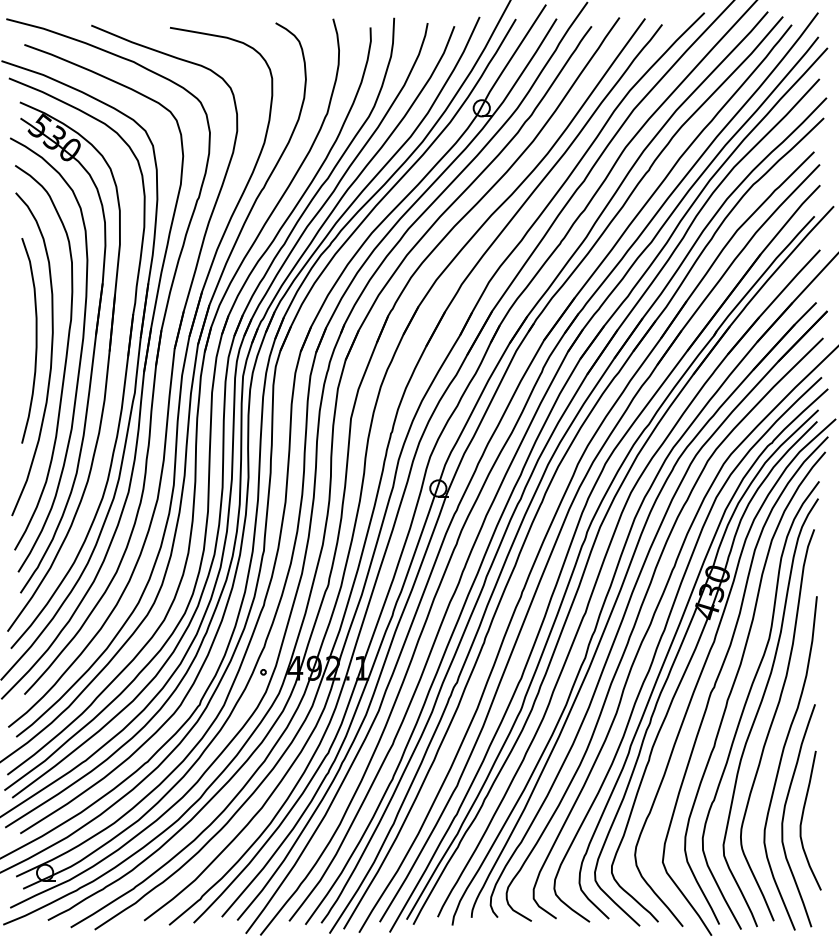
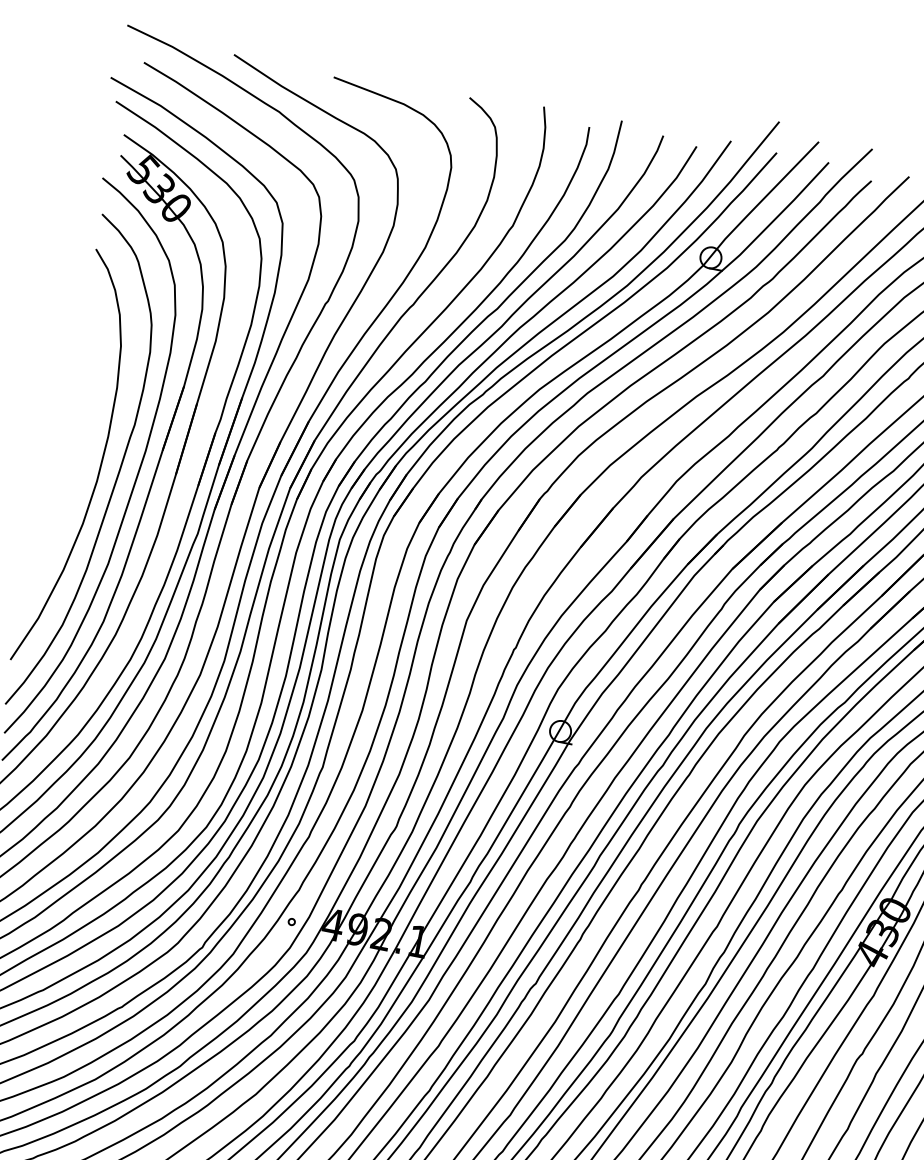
curve: (35, 340) -> (84, 442), removed

